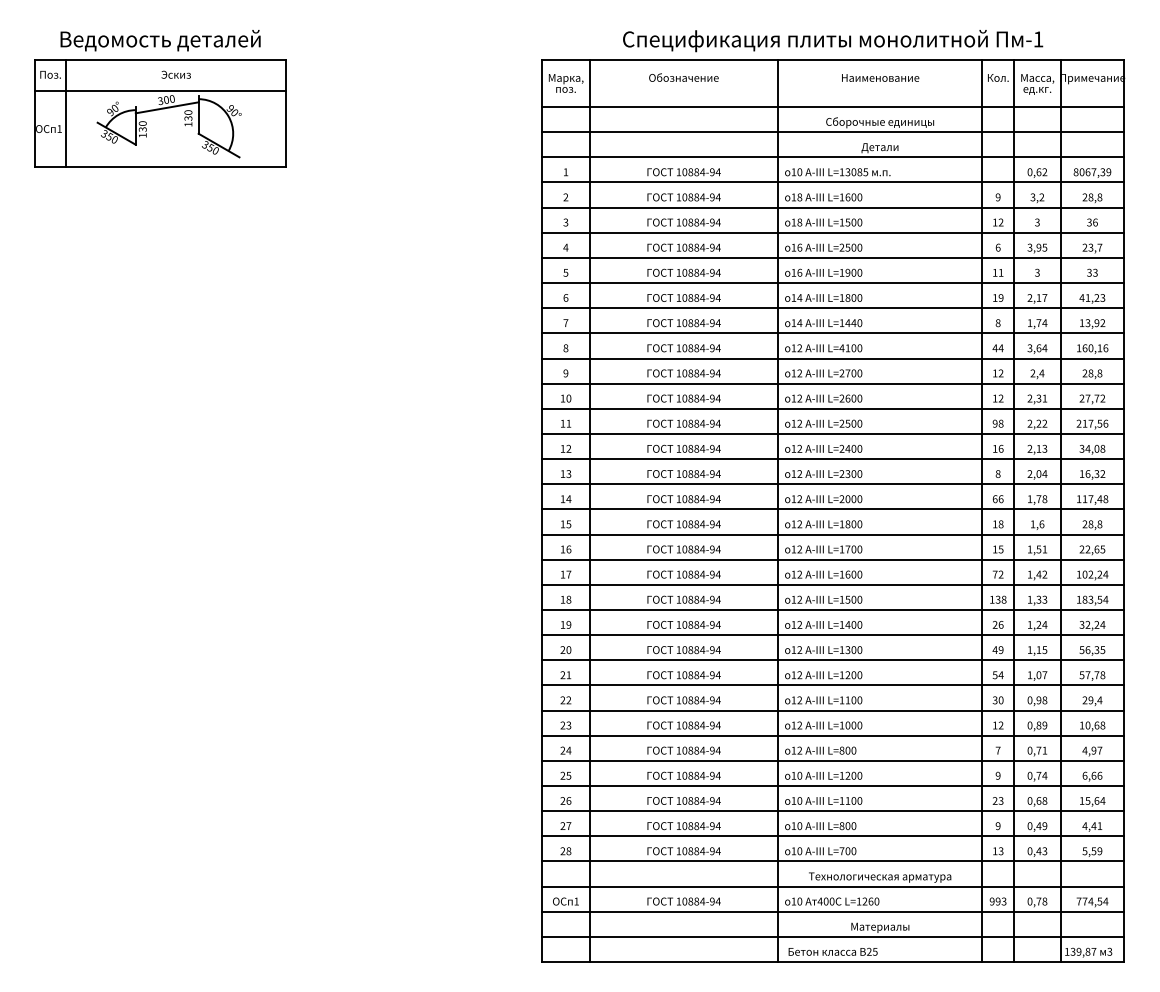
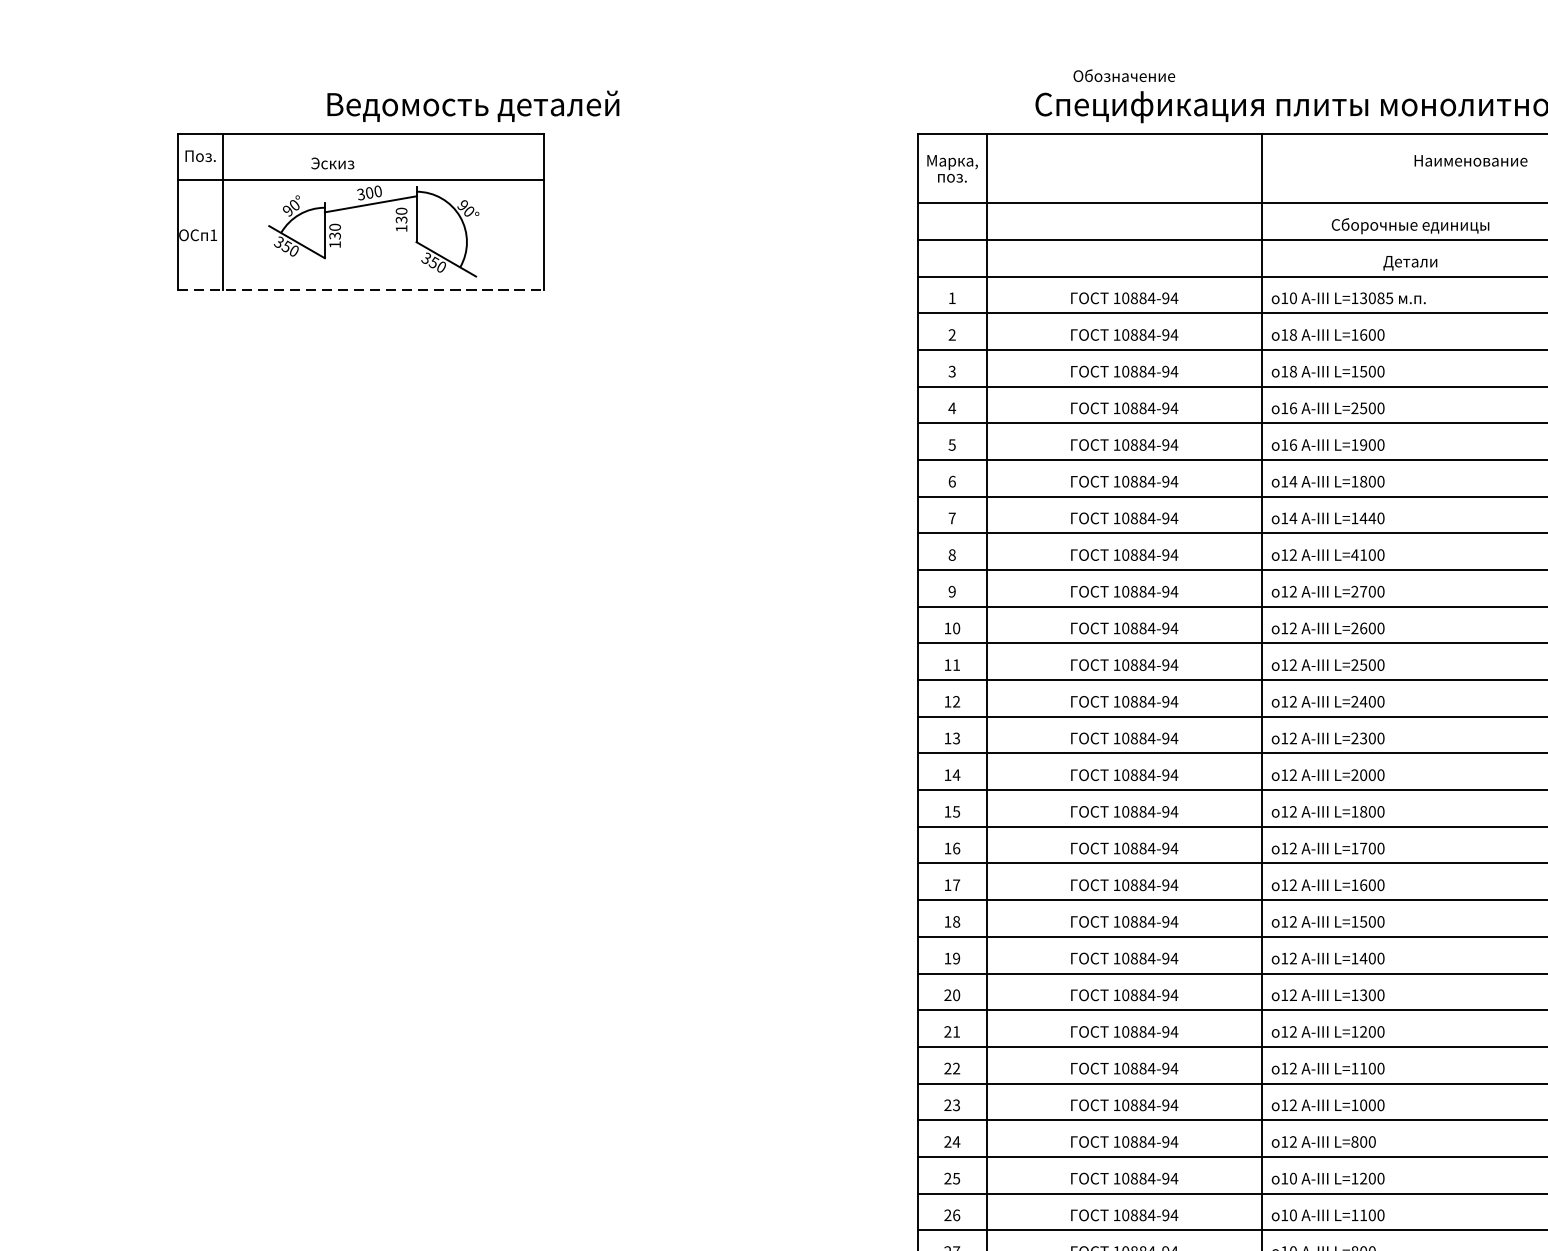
text: (160, 40) -> (473, 106), moved
text: (175, 74) -> (331, 163), moved
text: (683, 77) -> (1123, 75), moved
text: (880, 77) -> (1470, 160), moved
line: (160, 166) -> (360, 289), solid -> dashed

